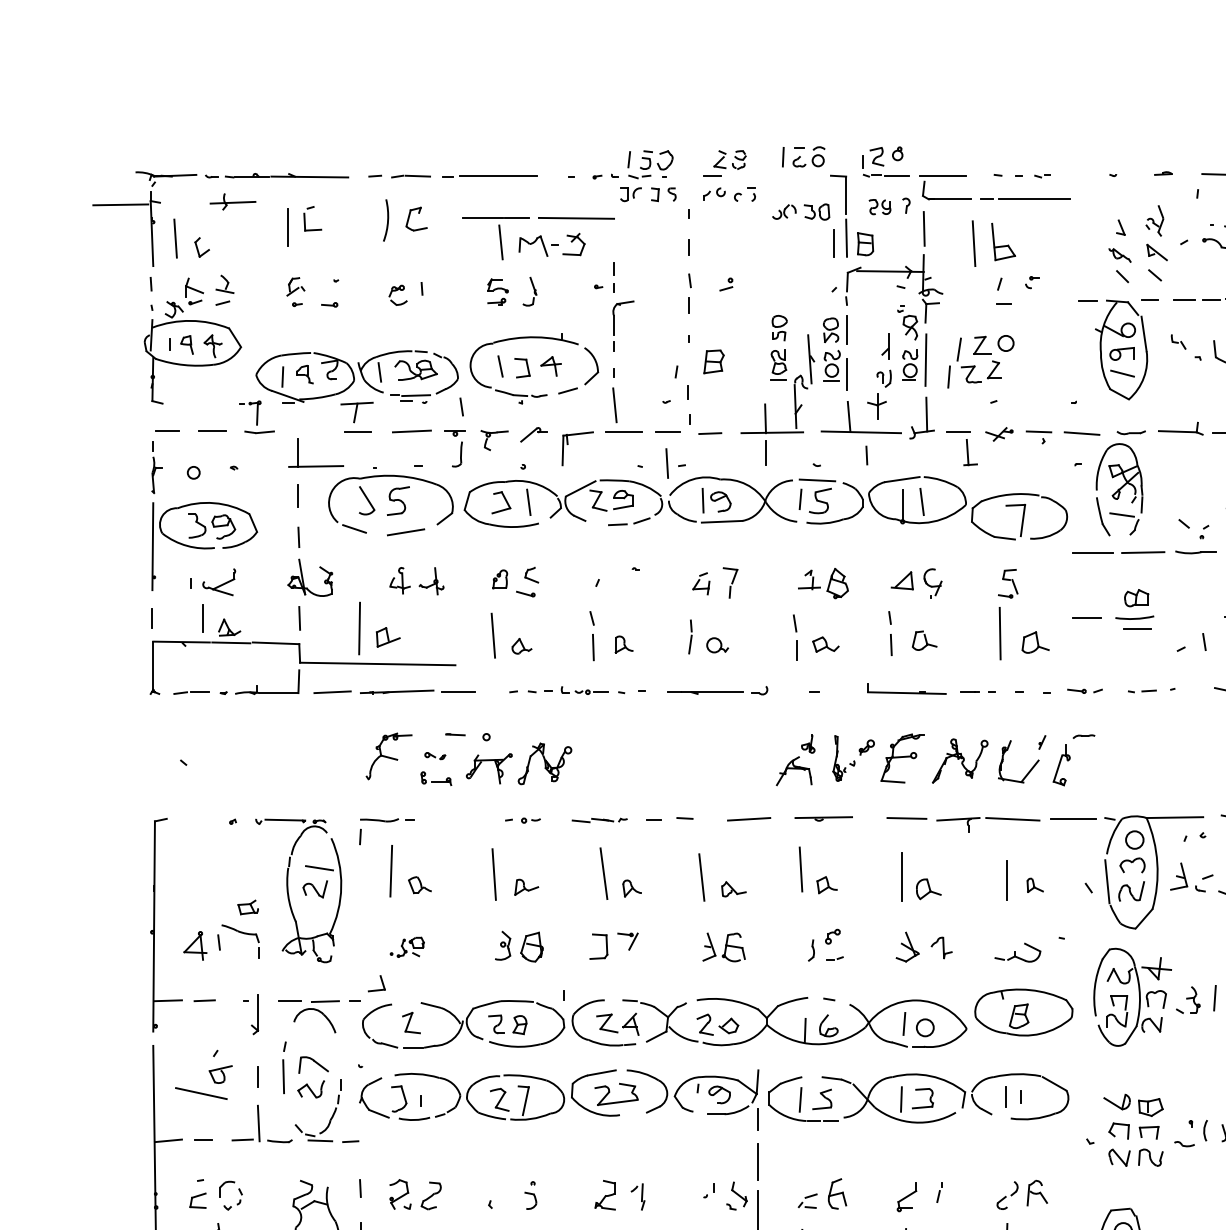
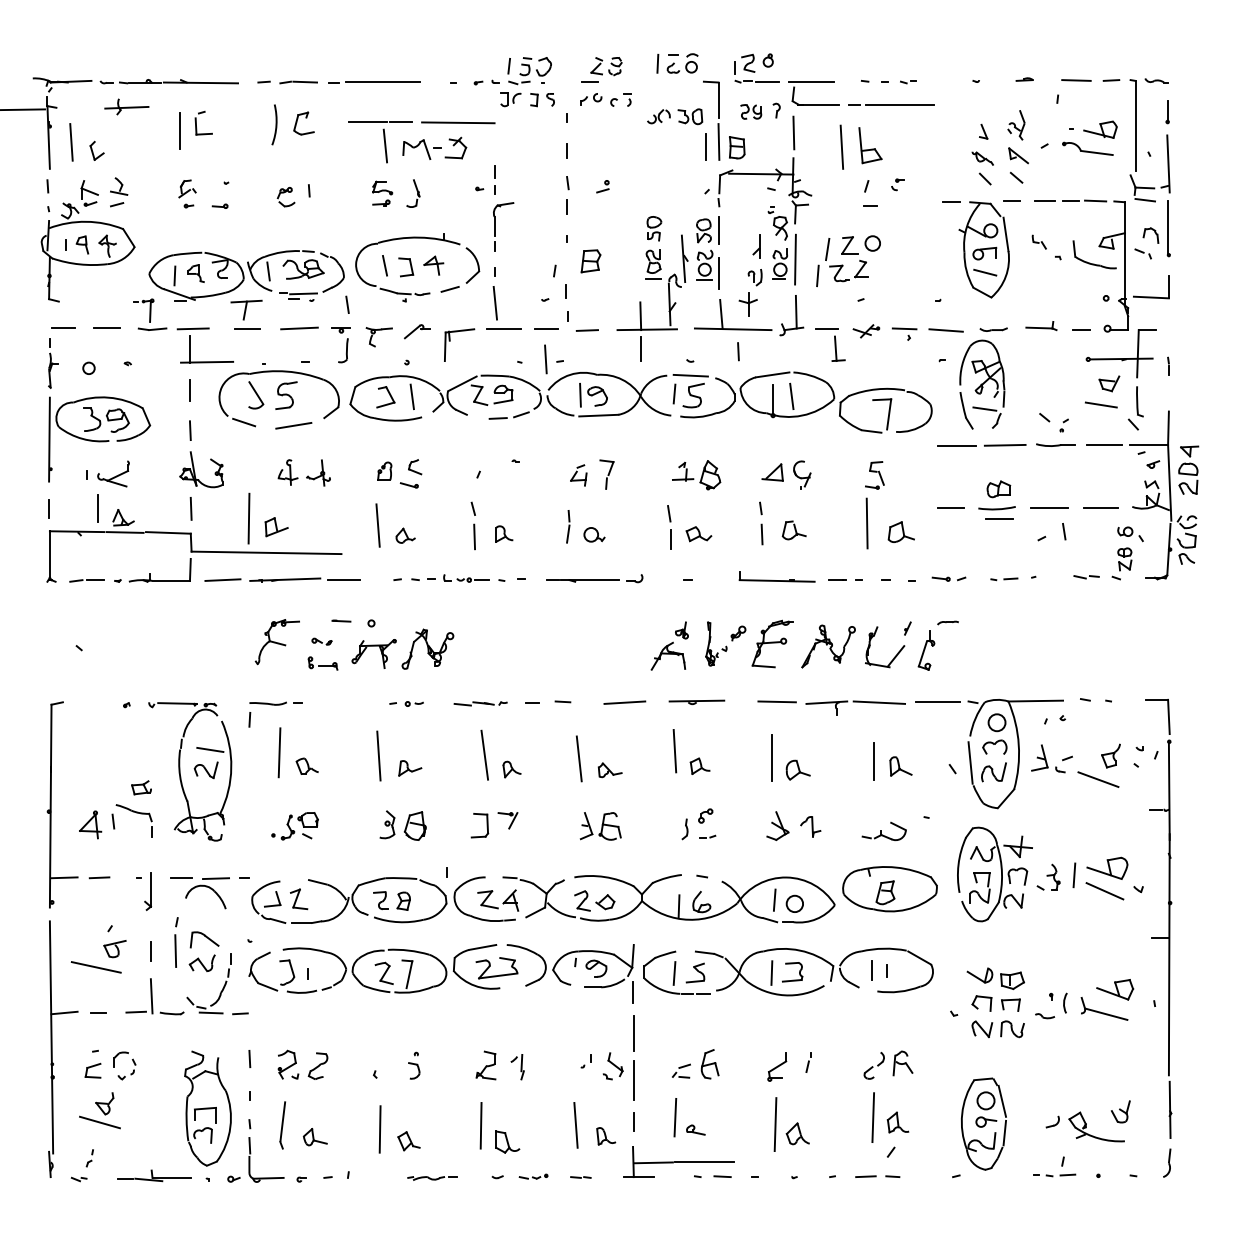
part: (1180, 429) -> (1041, 326), size x0.71
line: (301, 431) -> (192, 328), added
line: (1189, 617) -> (1049, 507), added
part: (1034, 885) -> (900, 766), size x1.43
part: (406, 947) -> (294, 826), size x1.43
part: (376, 983) -> (272, 899), moved

